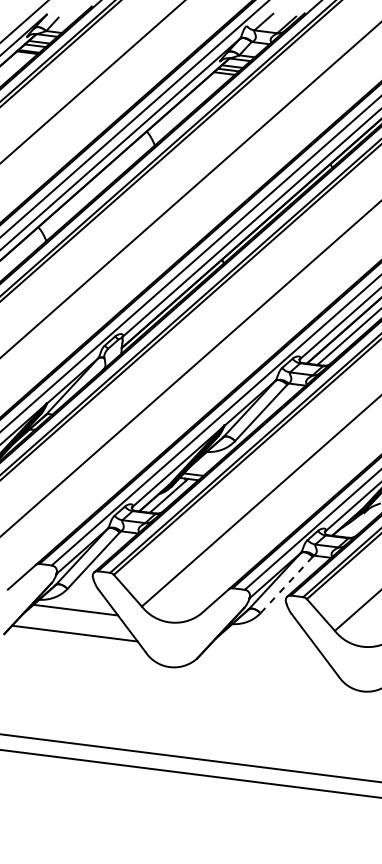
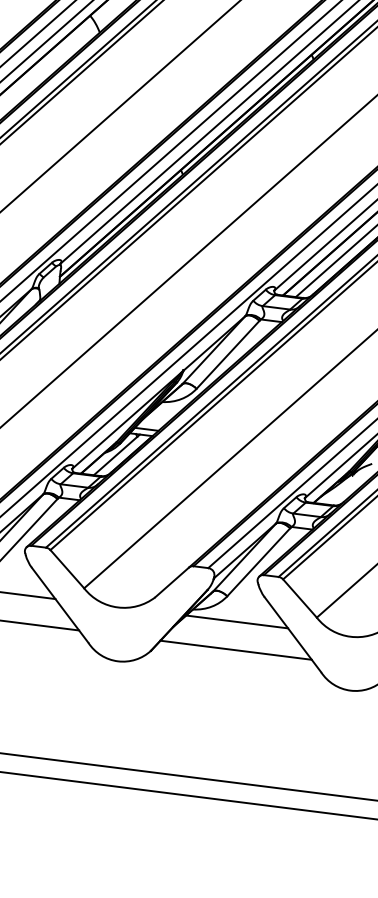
line: (286, 585) -> (258, 562), dashed -> solid
line: (268, 634) -> (236, 621), added
line: (267, 657) -> (235, 649), added

